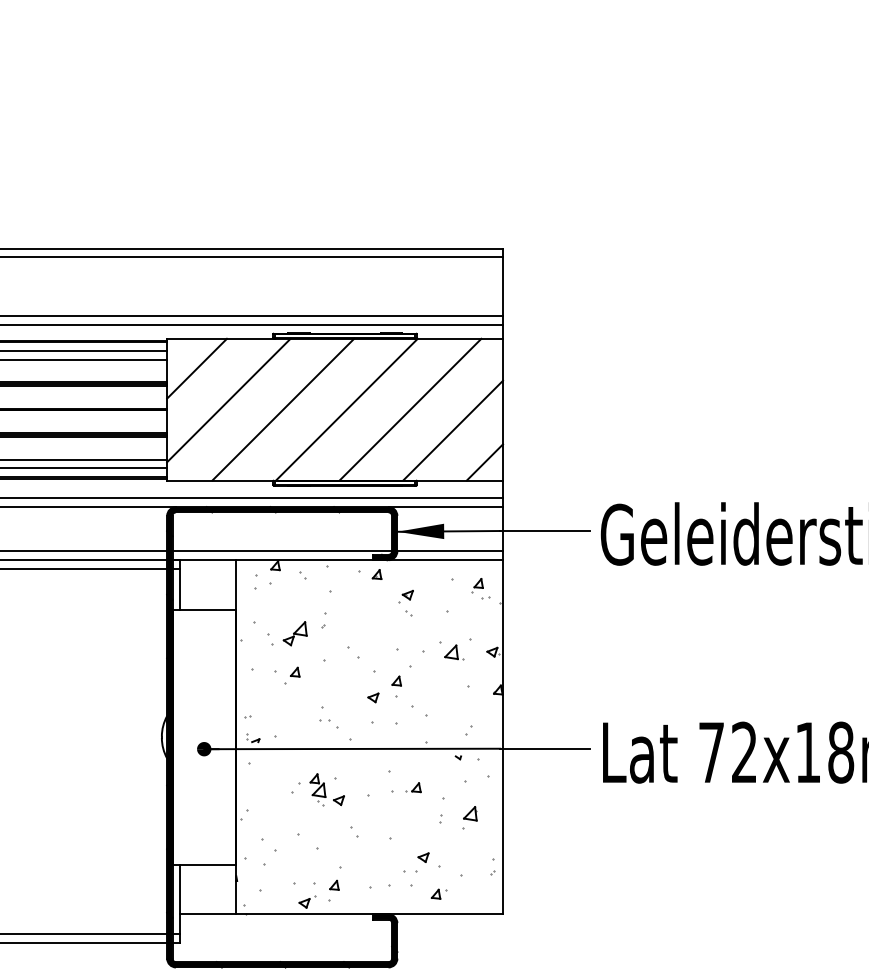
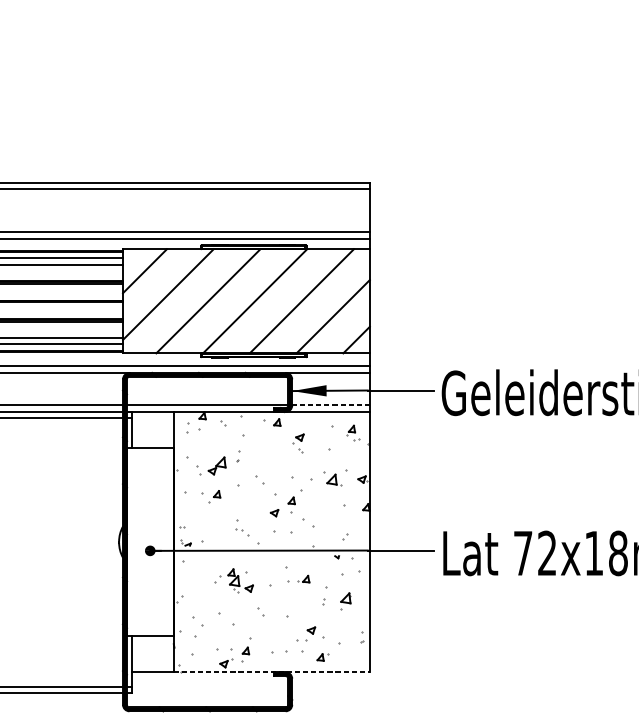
line: (450, 551) -> (331, 405), solid -> dashed
line: (370, 914) -> (272, 672), solid -> dashed

